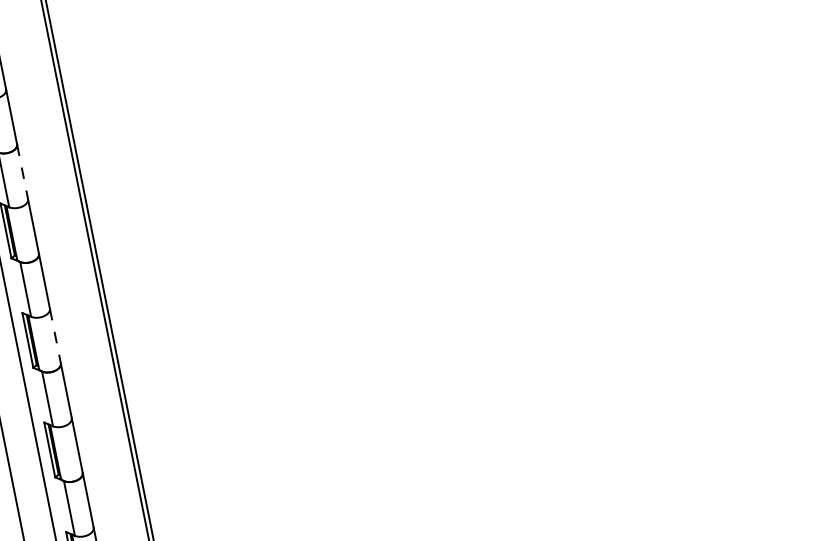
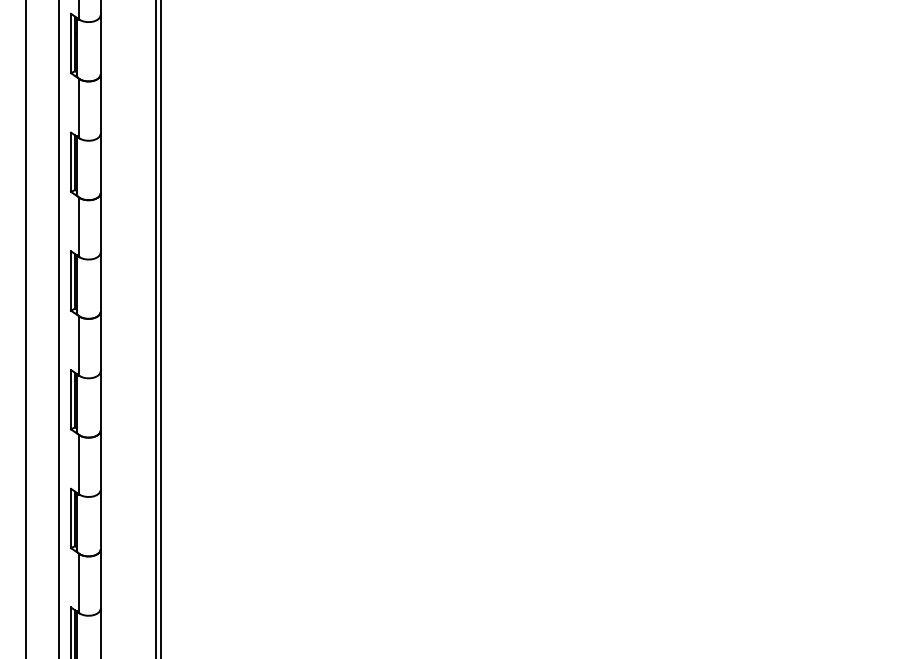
line: (22, 171) -> (100, 222), dashed -> solid
line: (55, 336) -> (100, 401), dashed -> solid

